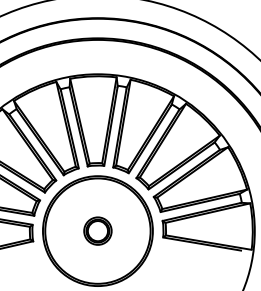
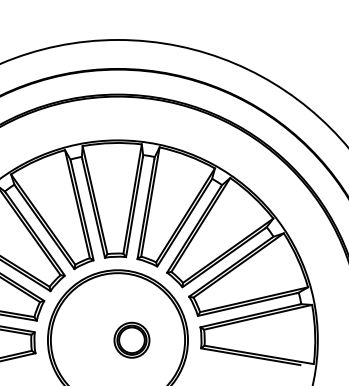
part: (97, 230) -> (131, 339), moved

